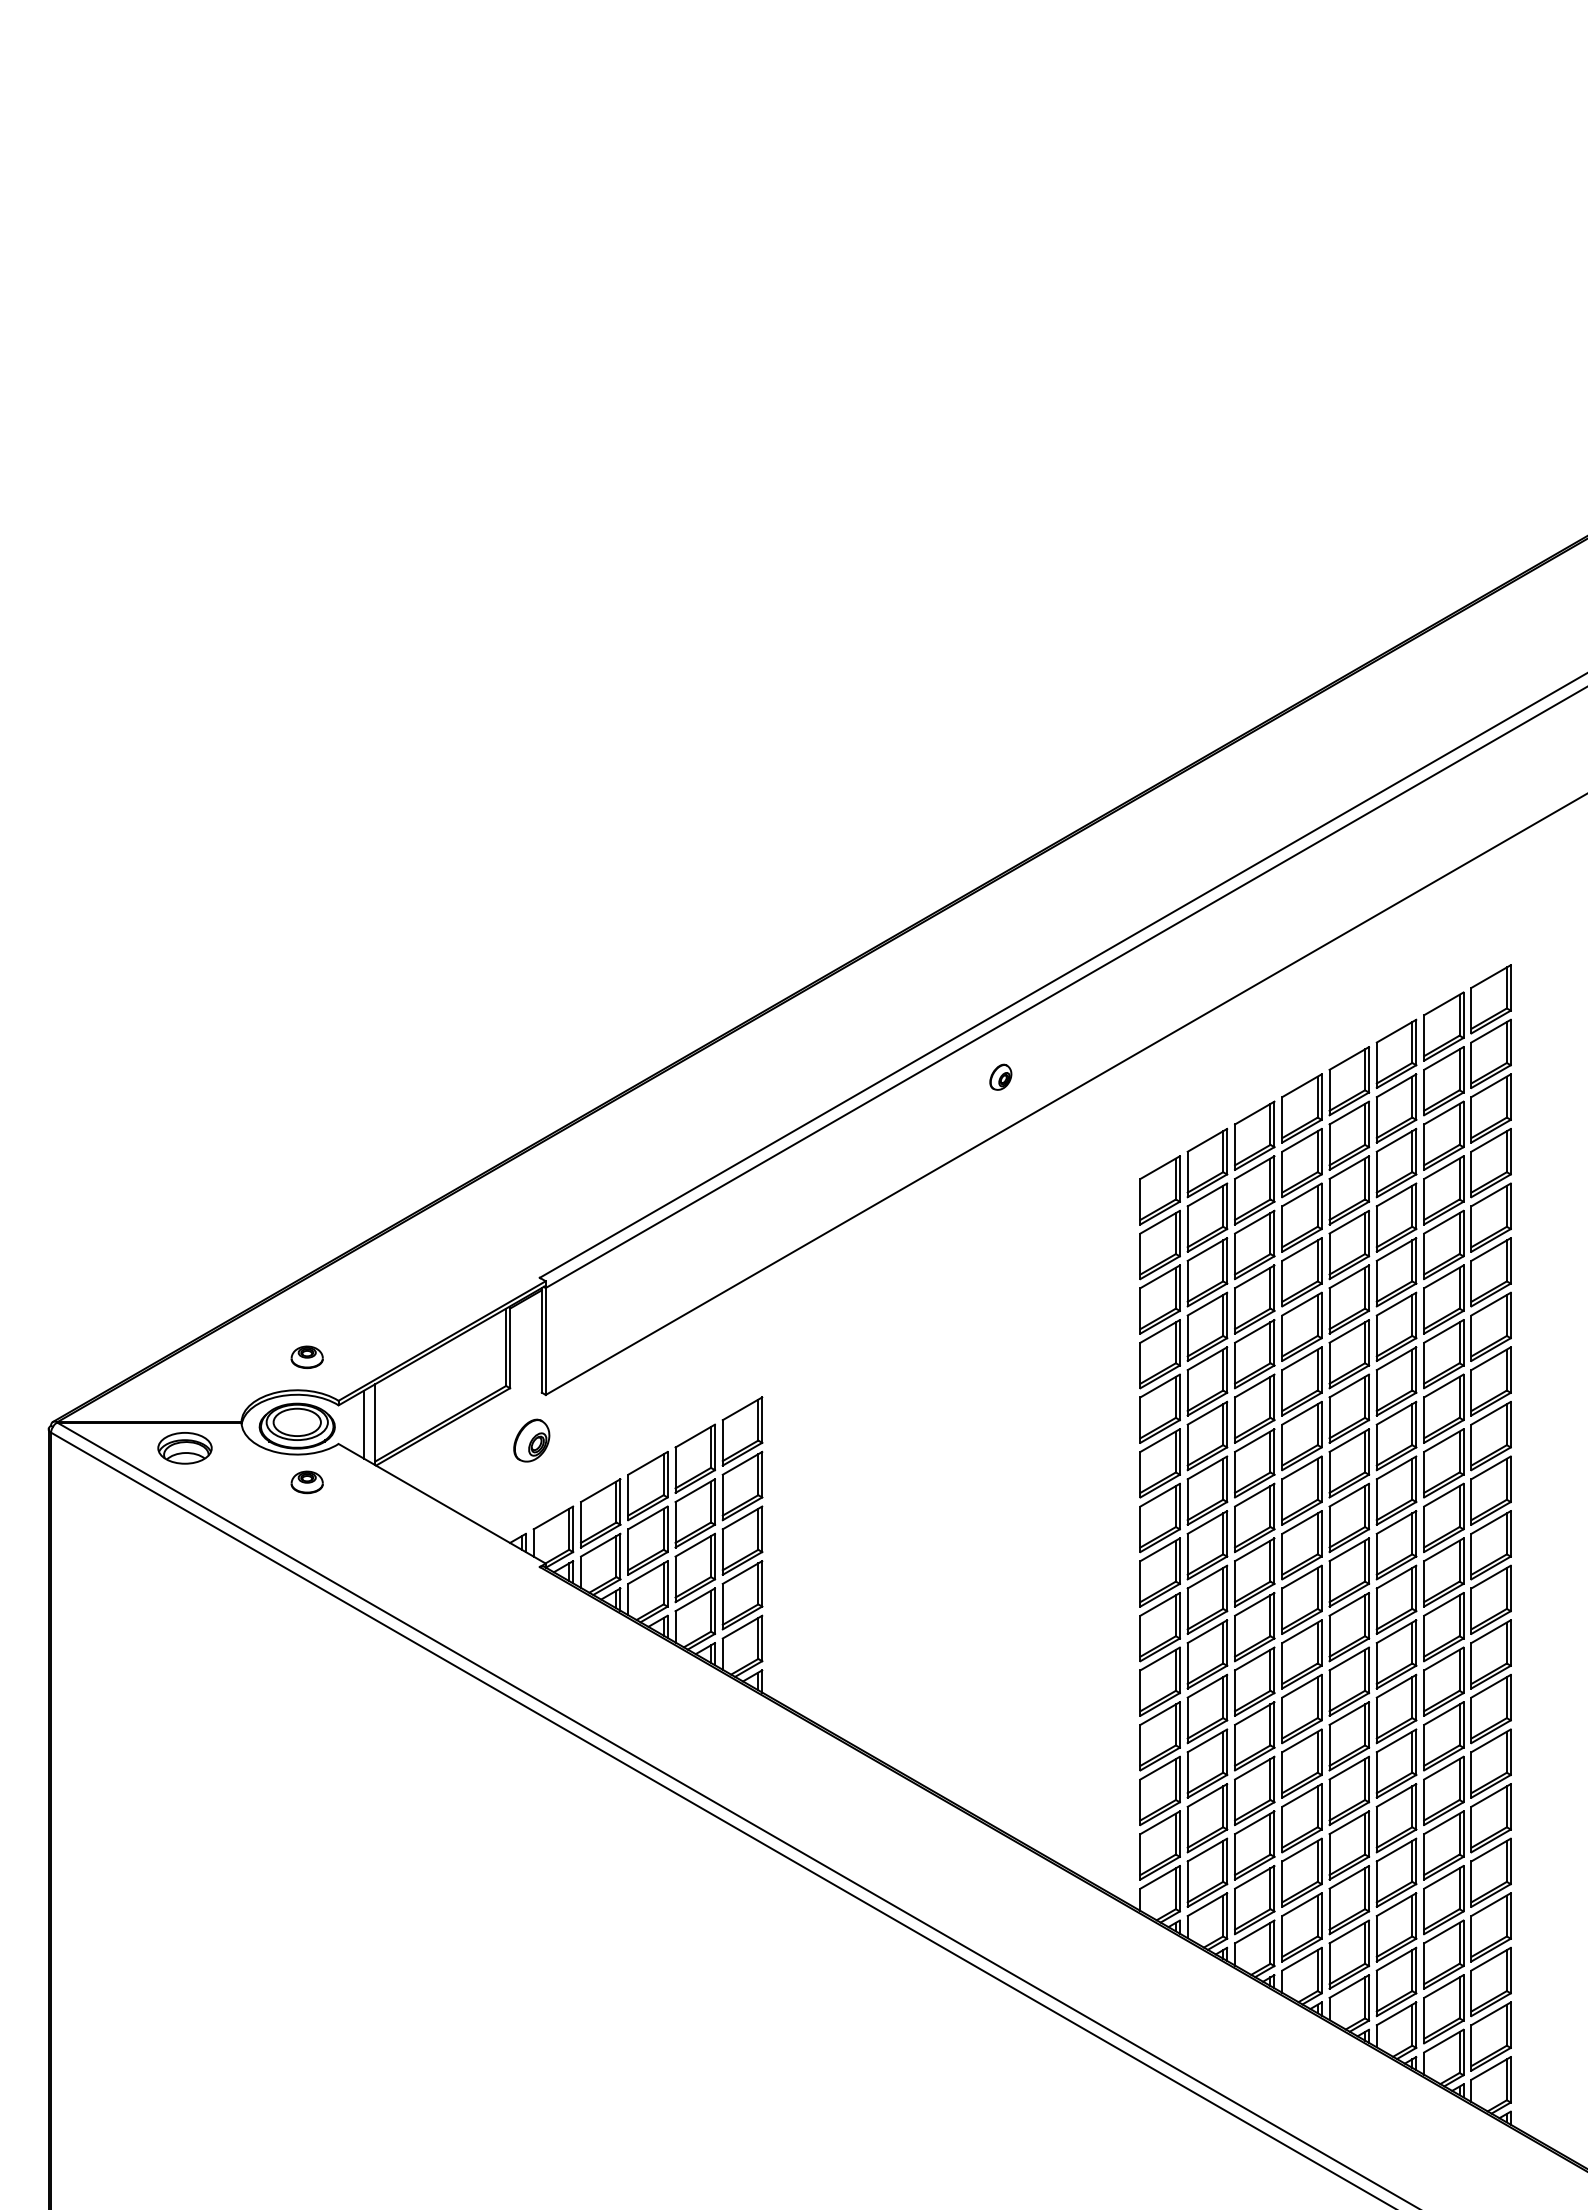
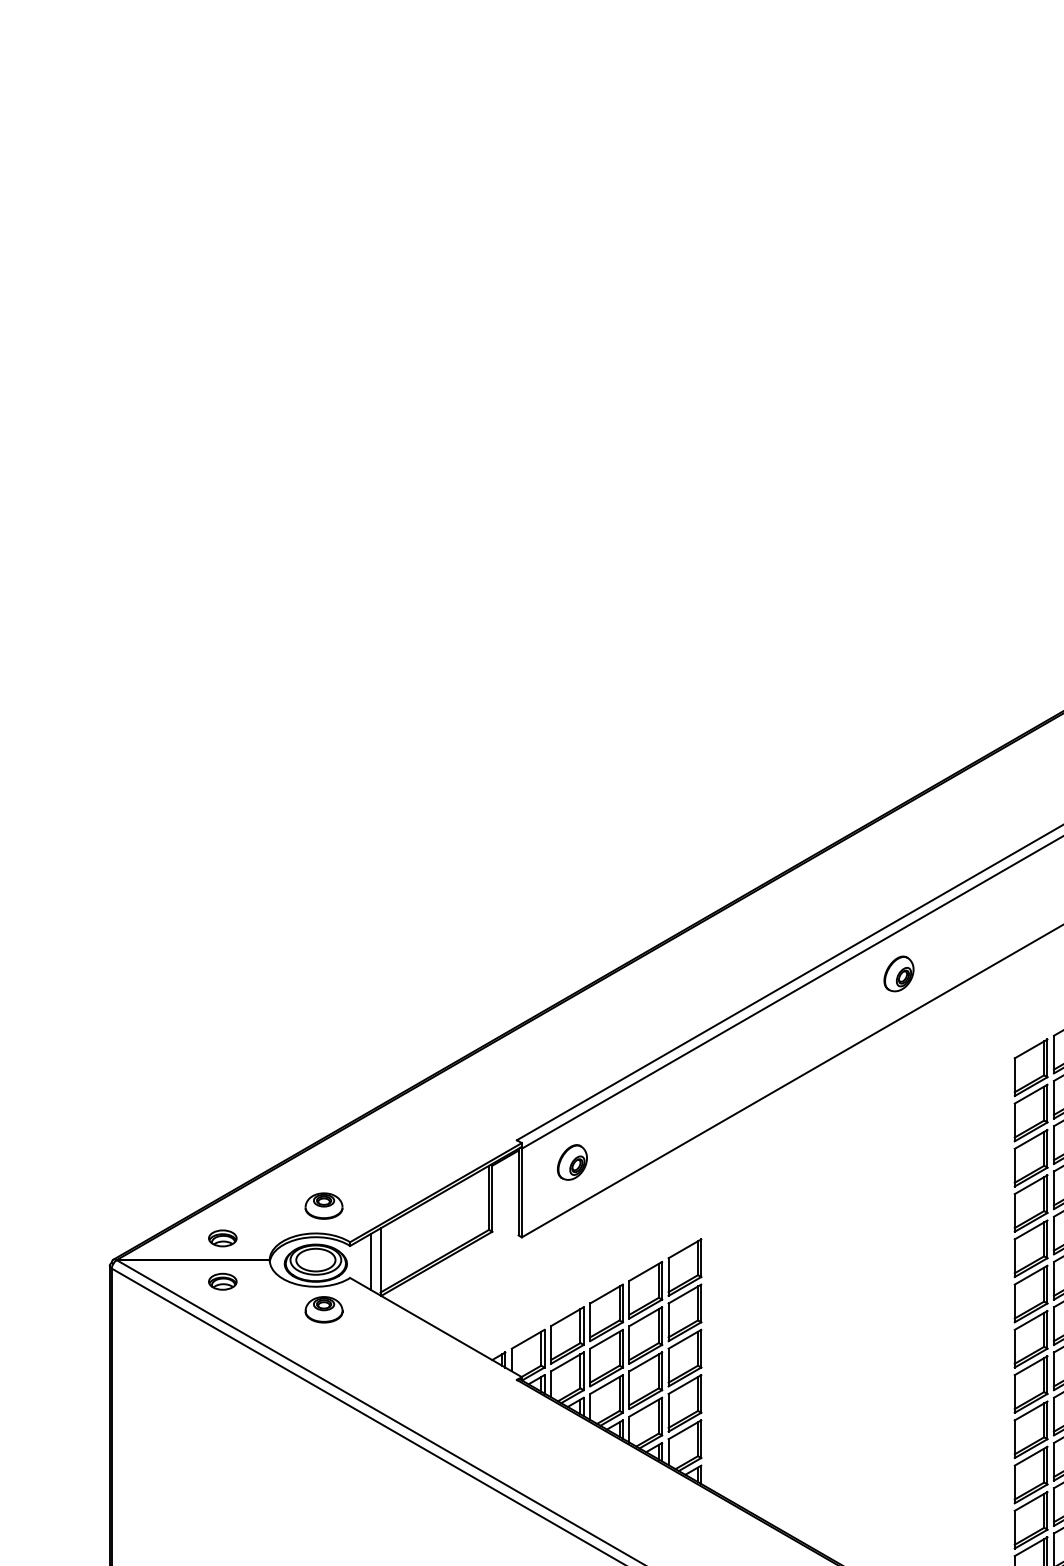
part: (1000, 1077) -> (898, 974), size x1.67
part: (307, 1357) -> (324, 1206), size x1.43
part: (184, 1395) -> (222, 1237), added
part: (531, 1440) -> (572, 1162), moved
part: (184, 1448) -> (222, 1281), size x0.62
part: (307, 1482) -> (324, 1309), size x1.43

